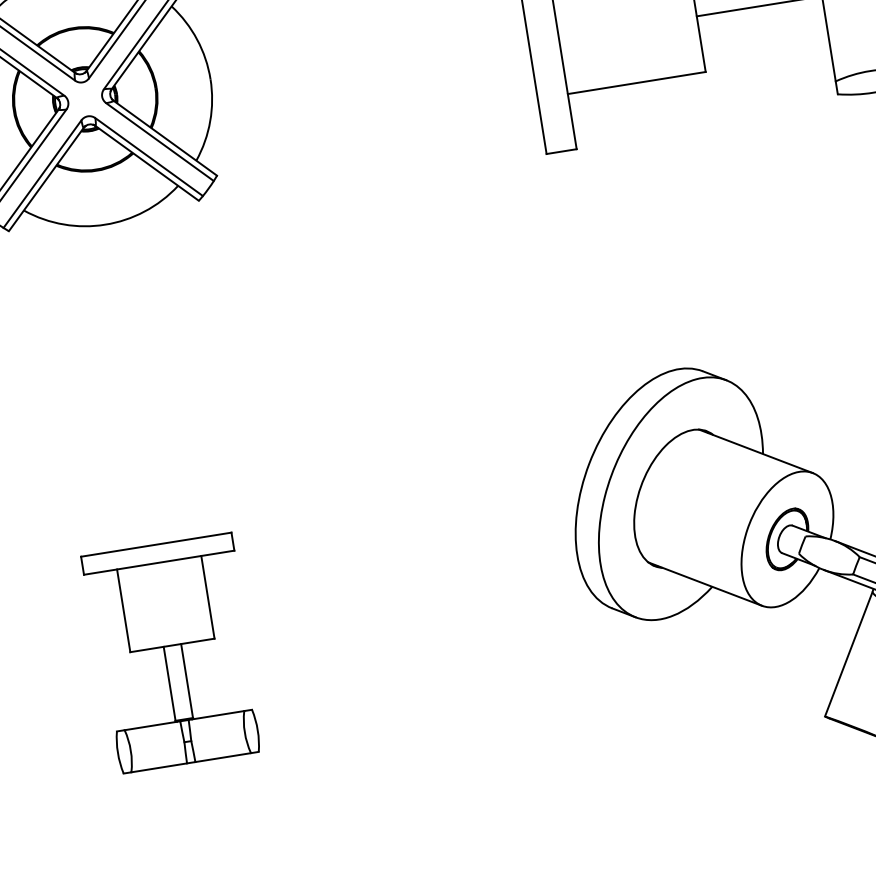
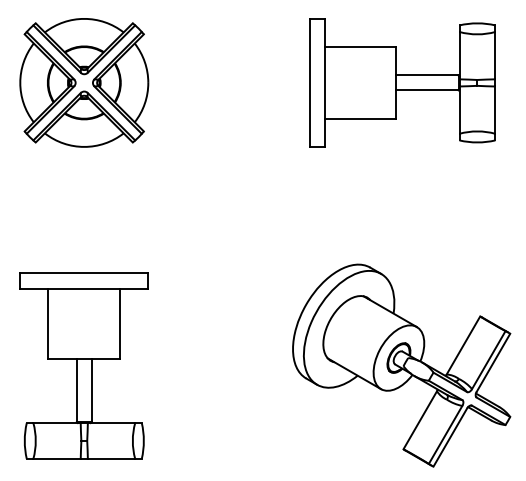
part: (172, 652) -> (83, 365), size x1.67

